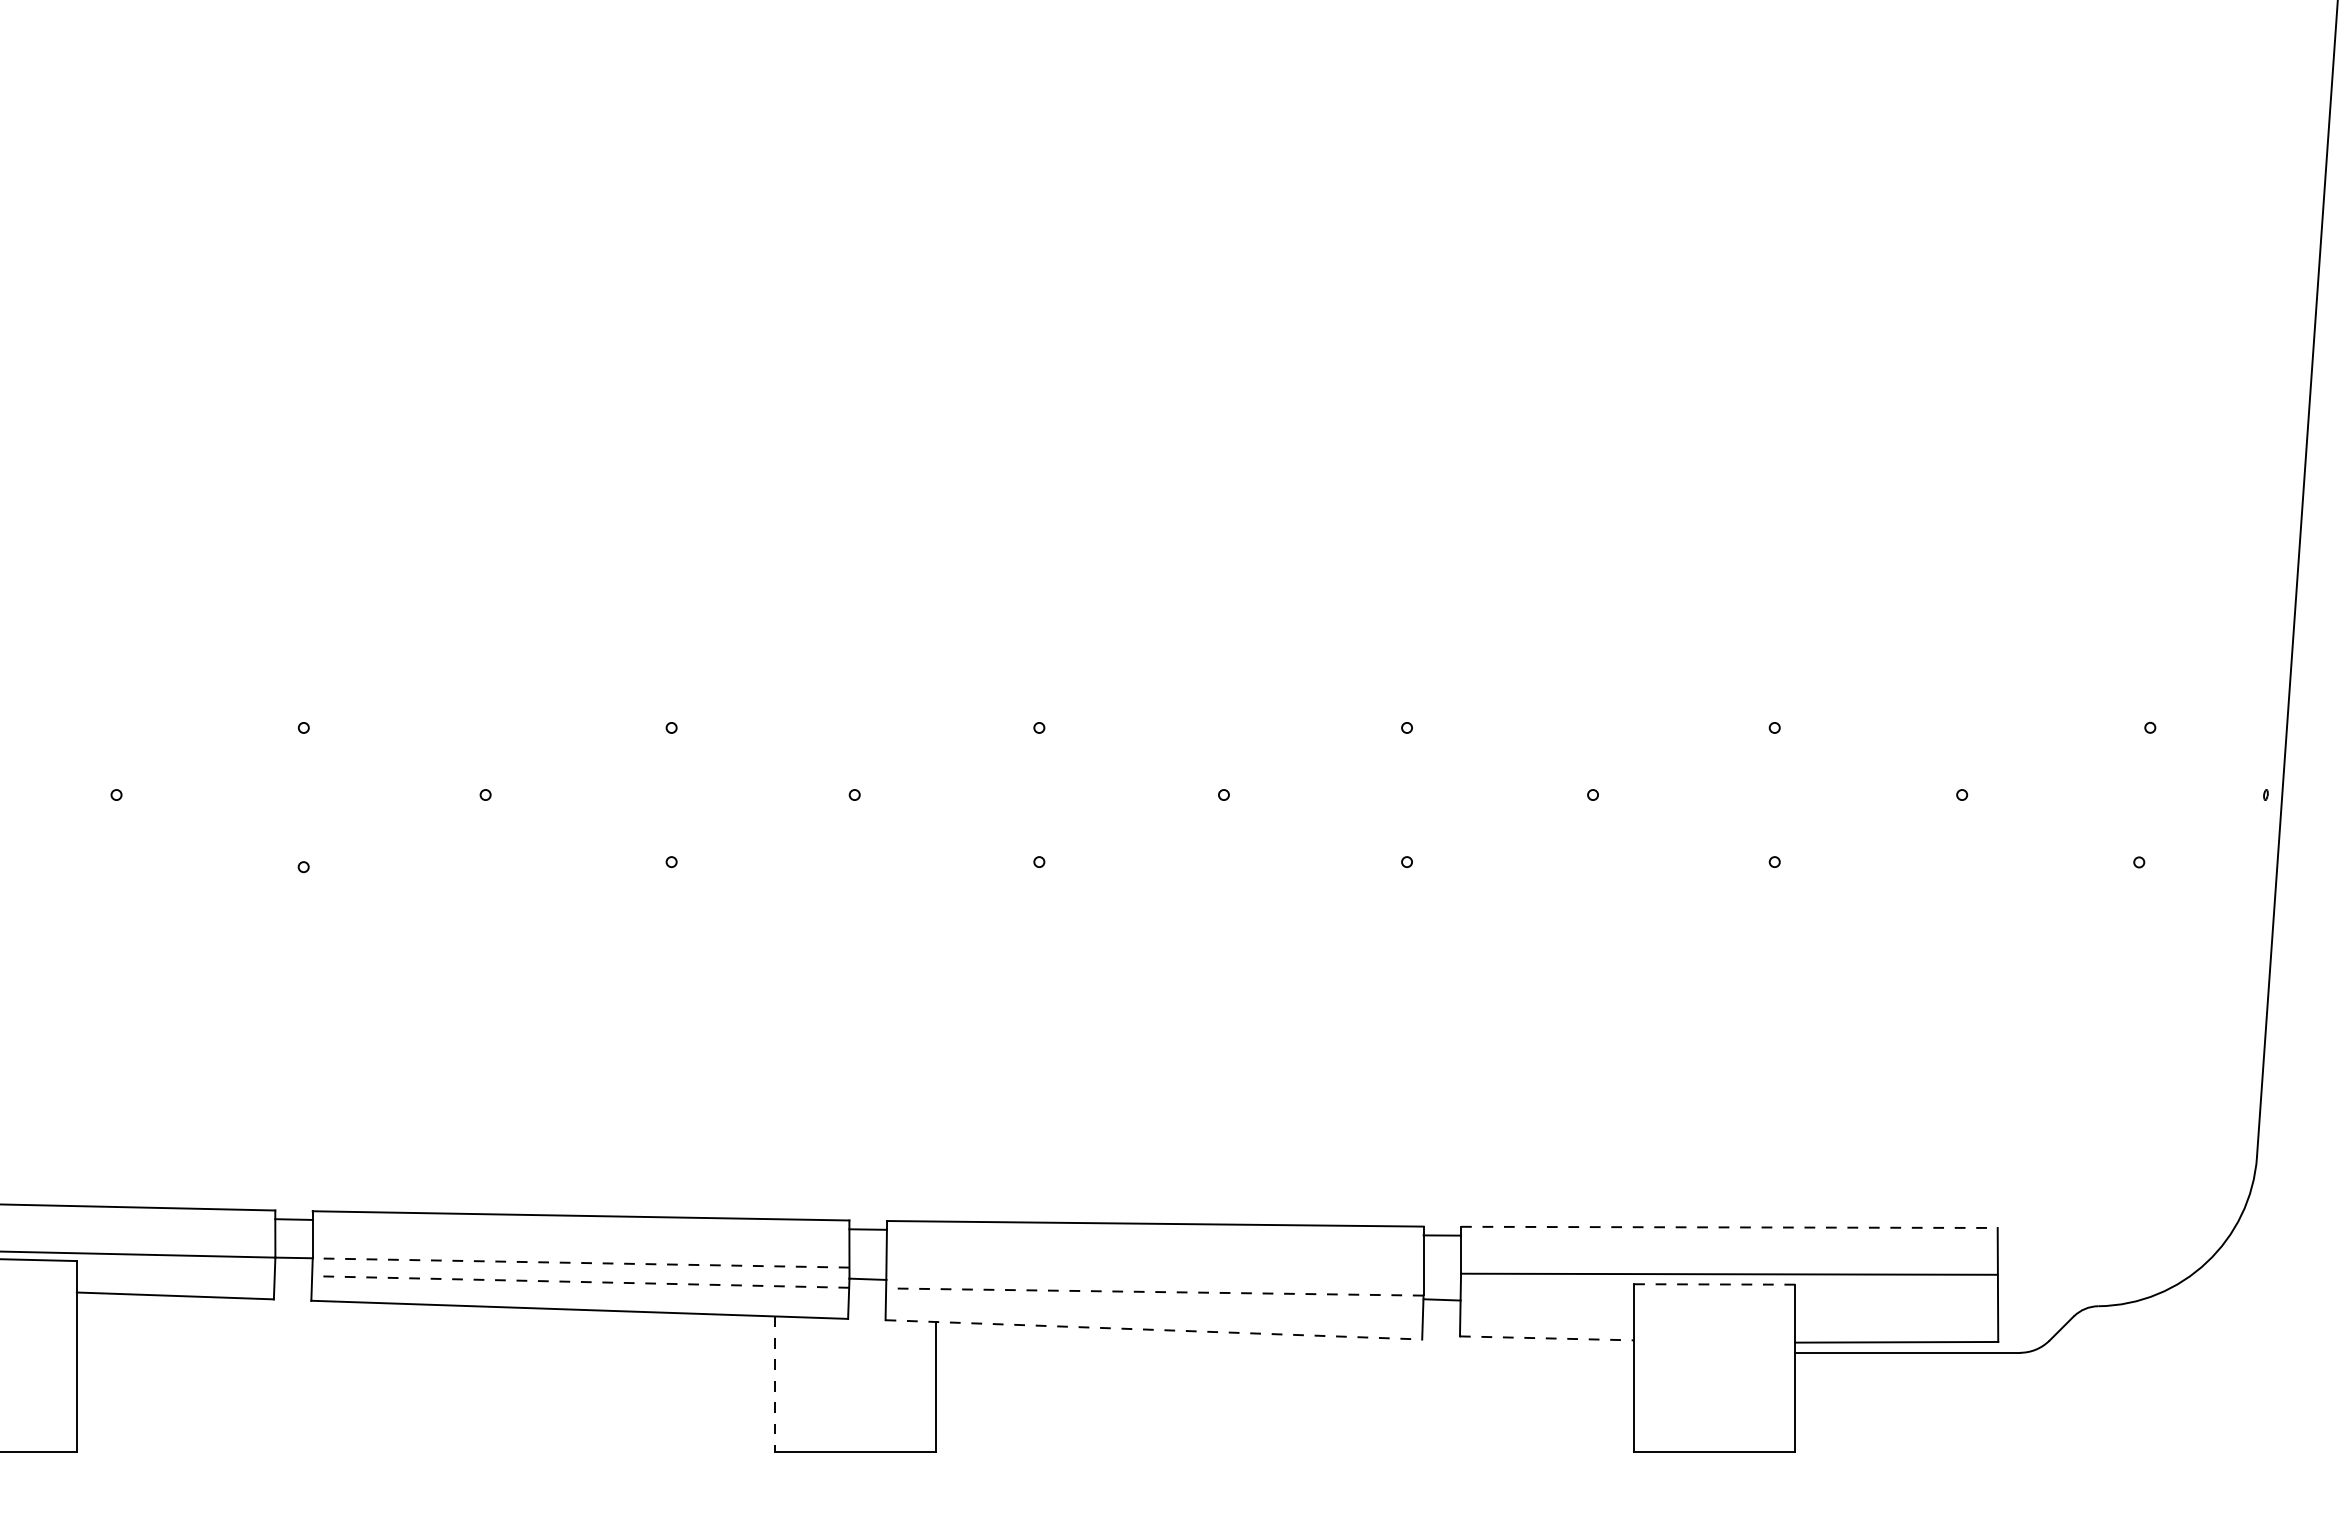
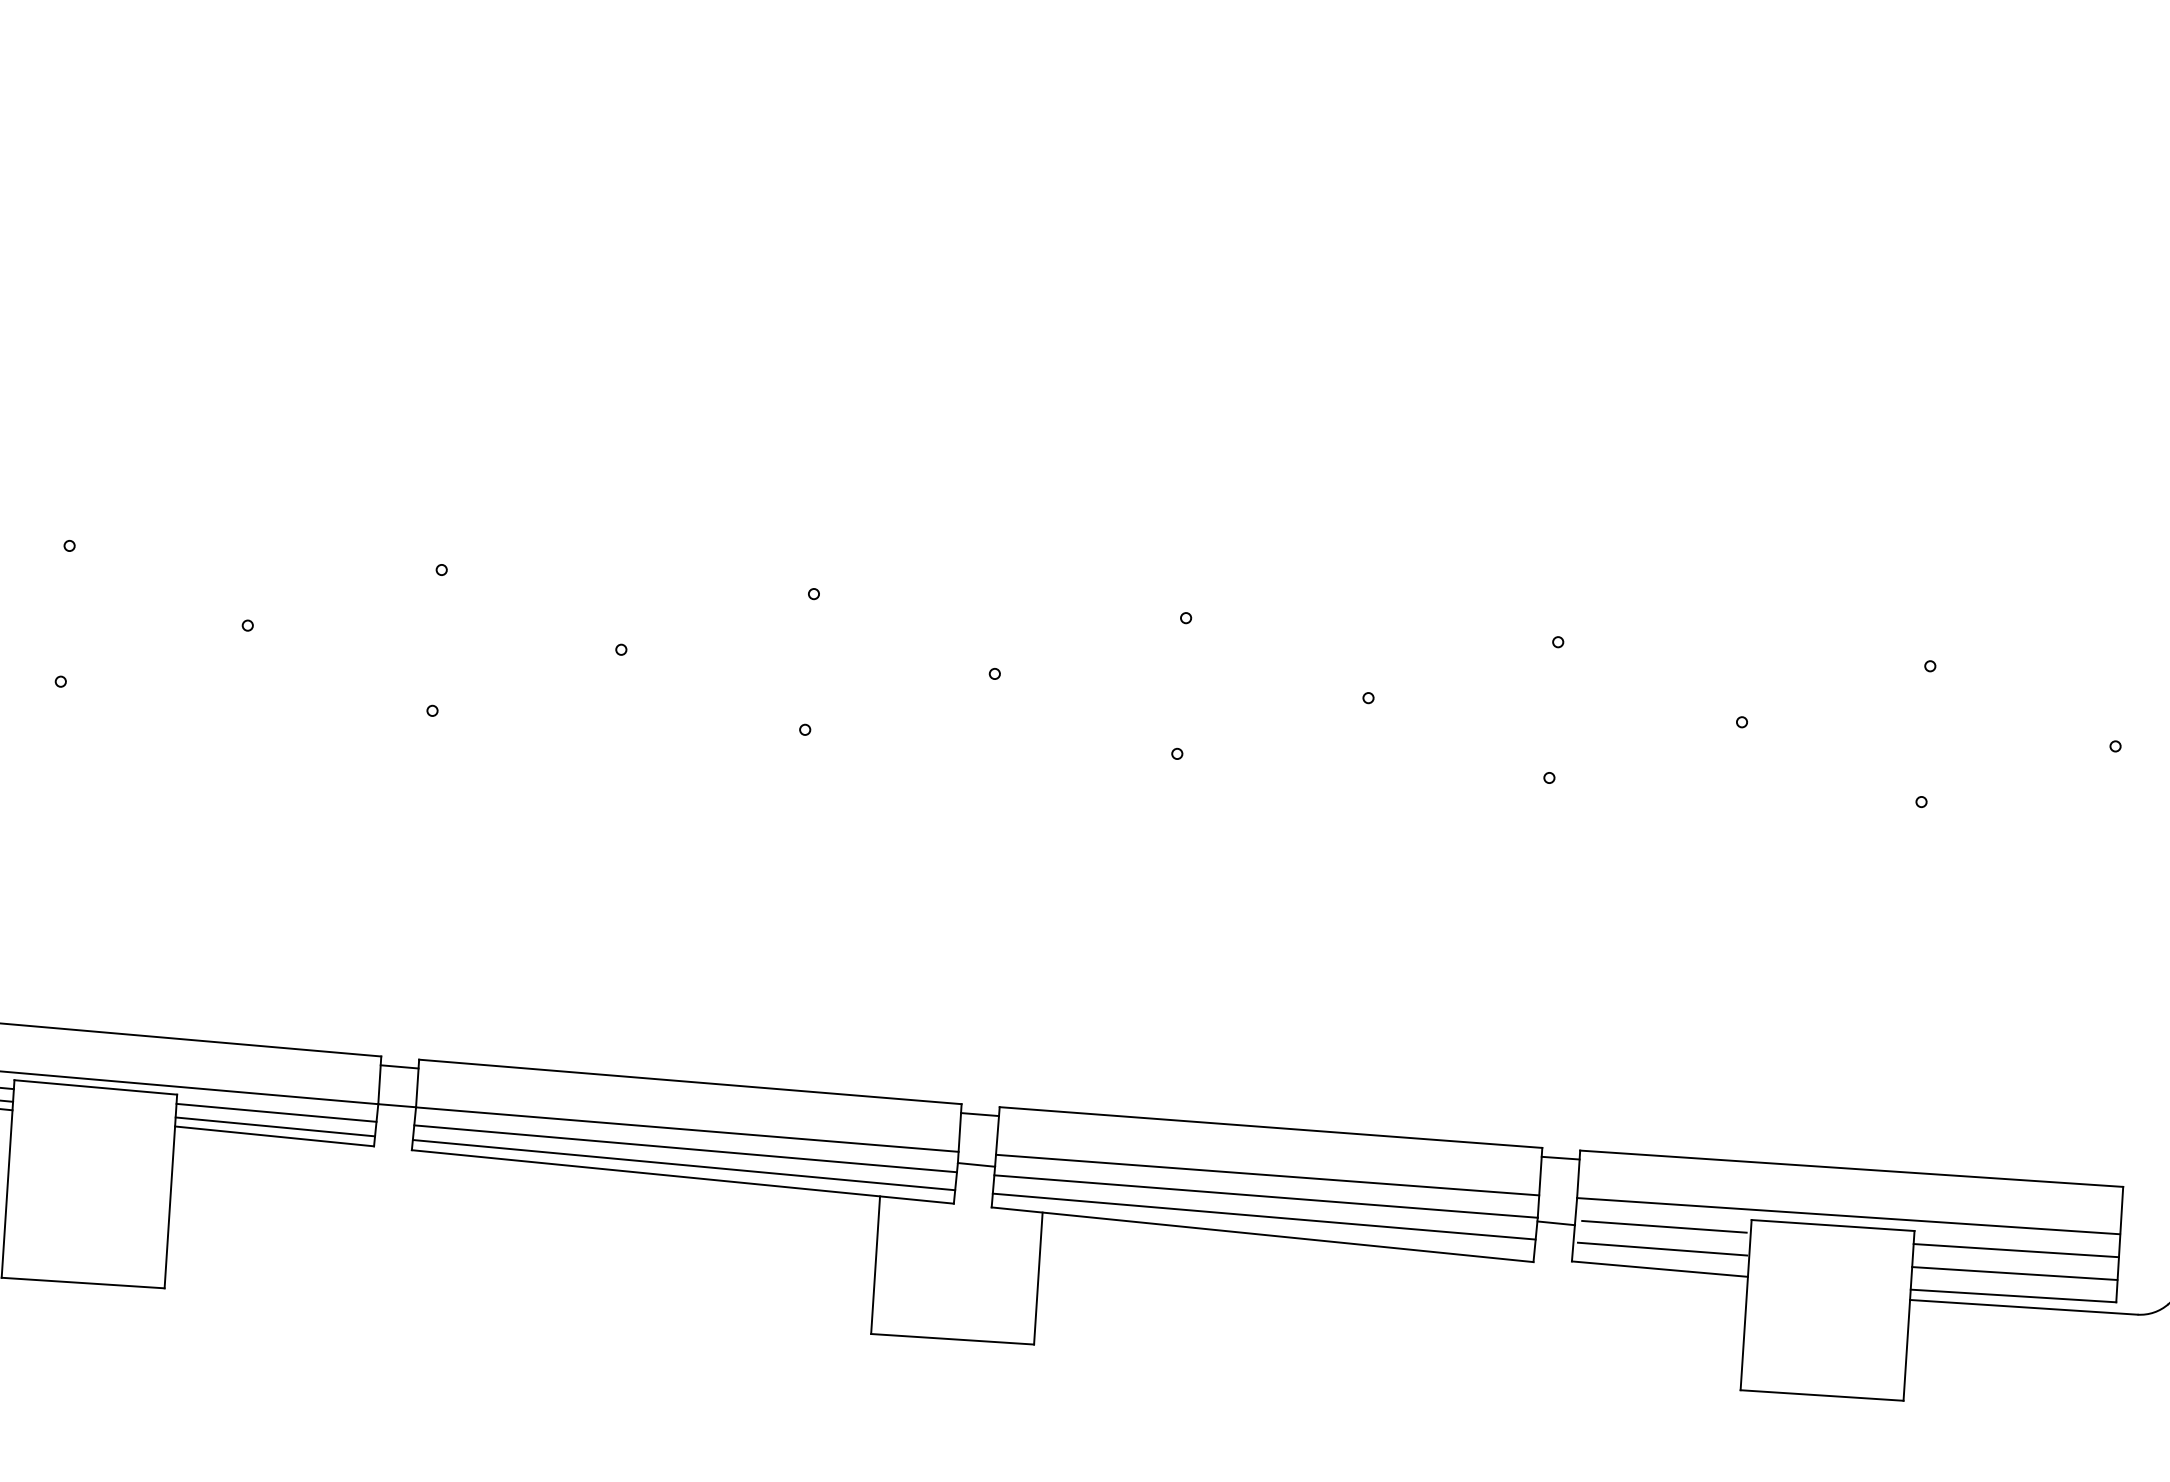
line: (1729, 1227) -> (1851, 1168), dashed -> solid
line: (580, 1262) -> (686, 1129), dashed -> solid
line: (1154, 1270) -> (1267, 1174), added
line: (175, 1272) -> (276, 1112), added
line: (580, 1281) -> (685, 1148), dashed -> solid
line: (1714, 1284) -> (1832, 1225), dashed -> solid
line: (175, 1286) -> (275, 1126), added
line: (1154, 1292) -> (1265, 1197), dashed -> solid
line: (1548, 1296) -> (1664, 1226), added
line: (579, 1297) -> (683, 1164), added
line: (1896, 1297) -> (2016, 1250), added
line: (1153, 1311) -> (1263, 1216), added
line: (1548, 1318) -> (1662, 1249), added
line: (1896, 1319) -> (2014, 1272), added
line: (1154, 1329) -> (1263, 1234), dashed -> solid
line: (1547, 1338) -> (1660, 1269), dashed -> solid
line: (775, 1384) -> (876, 1265), dashed -> solid

